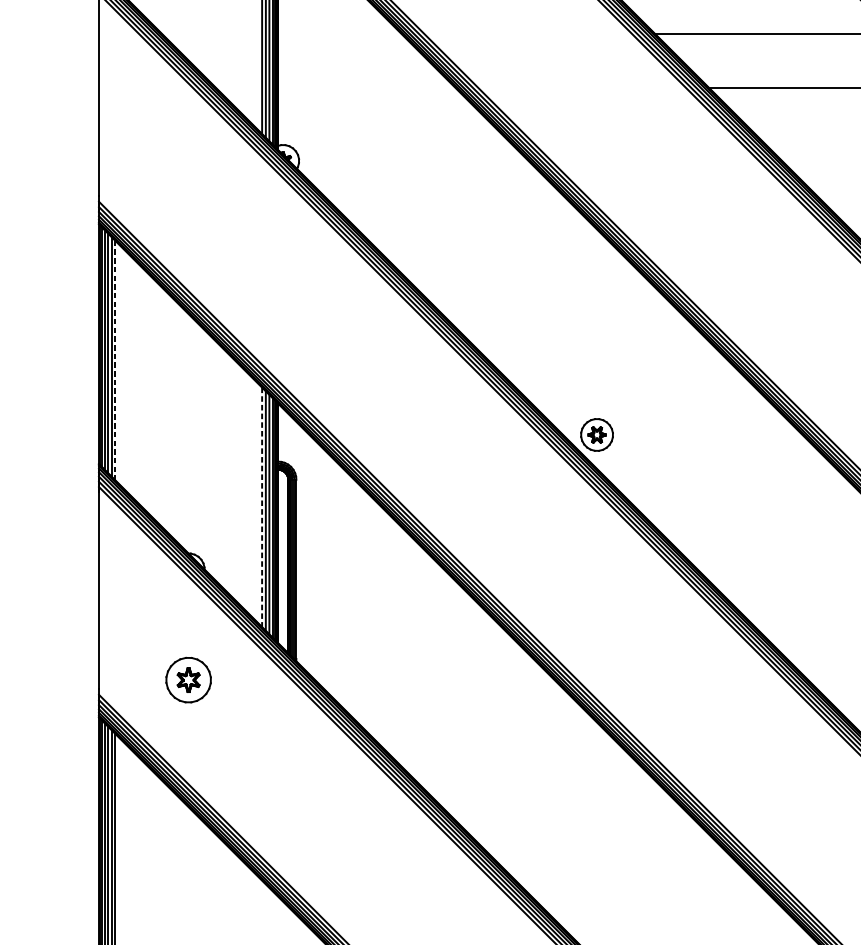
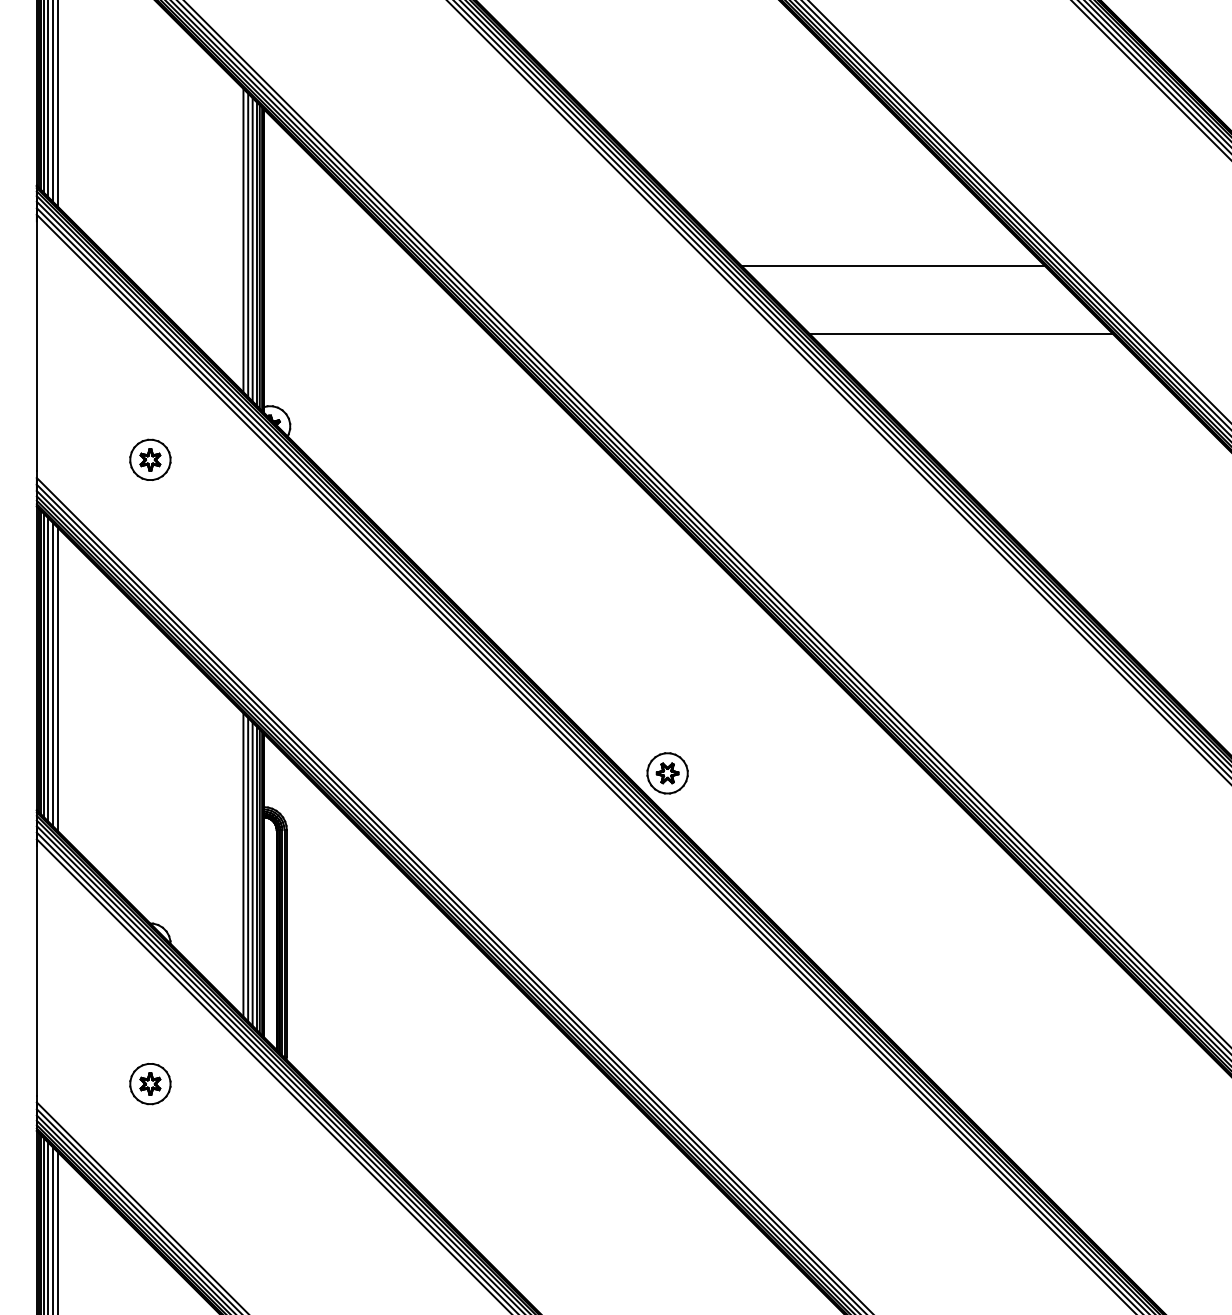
part: (188, 187) -> (150, 459), added
line: (115, 360) -> (57, 679), dashed -> solid
line: (262, 506) -> (243, 864), dashed -> solid
part: (188, 680) -> (150, 1084), size x0.71

